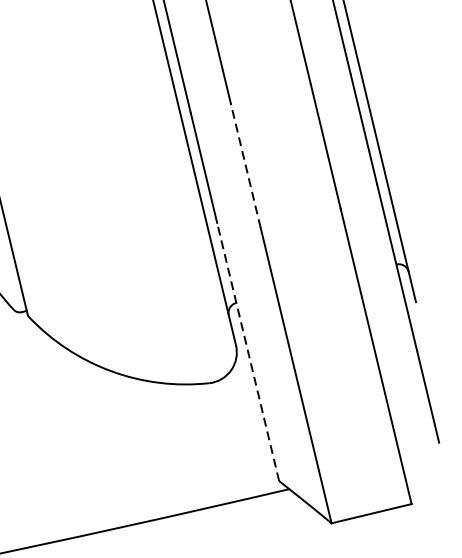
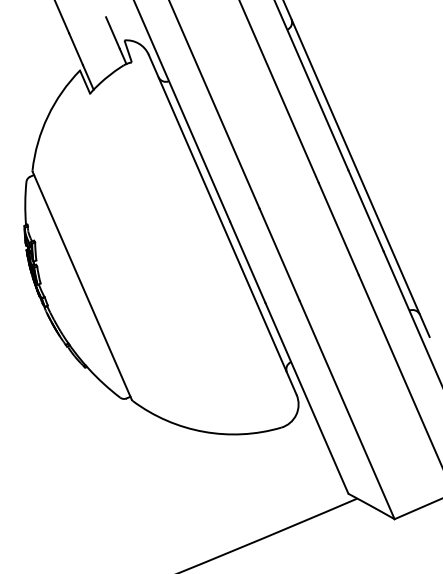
line: (245, 165) -> (279, 254), dashed -> solid
line: (247, 350) -> (306, 397), dashed -> solid

